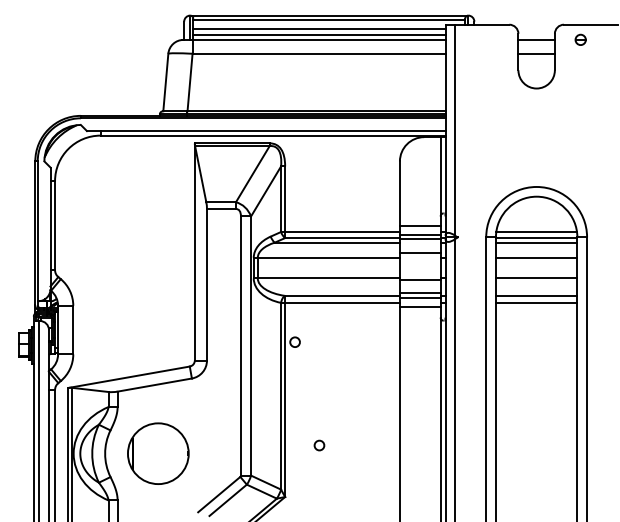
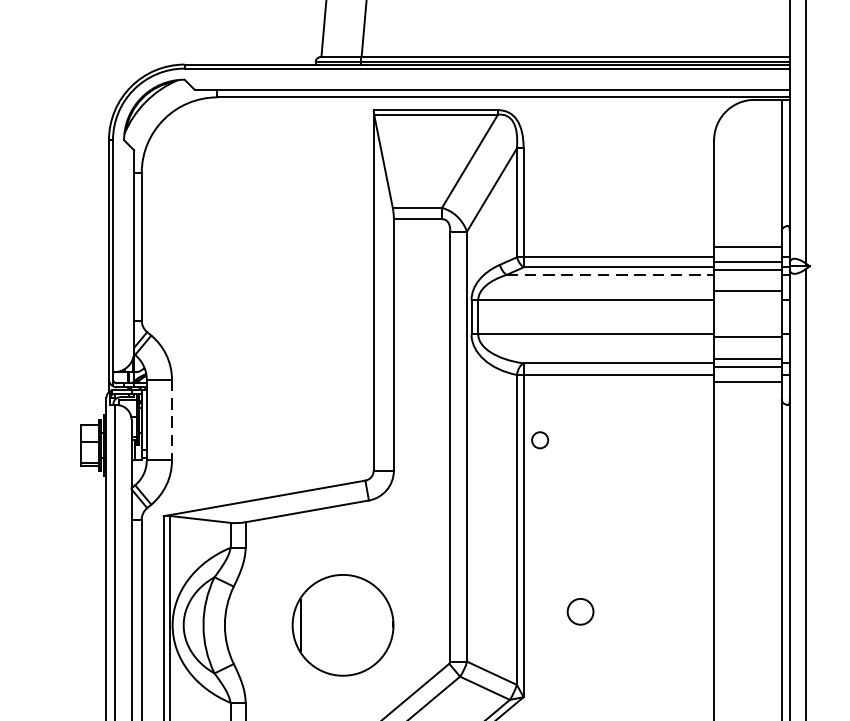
line: (337, 242) -> (610, 274), solid -> dashed
line: (73, 330) -> (172, 420), solid -> dashed
circle: (319, 445) -> (580, 611), size x1.6
part: (158, 453) -> (343, 624), moved

